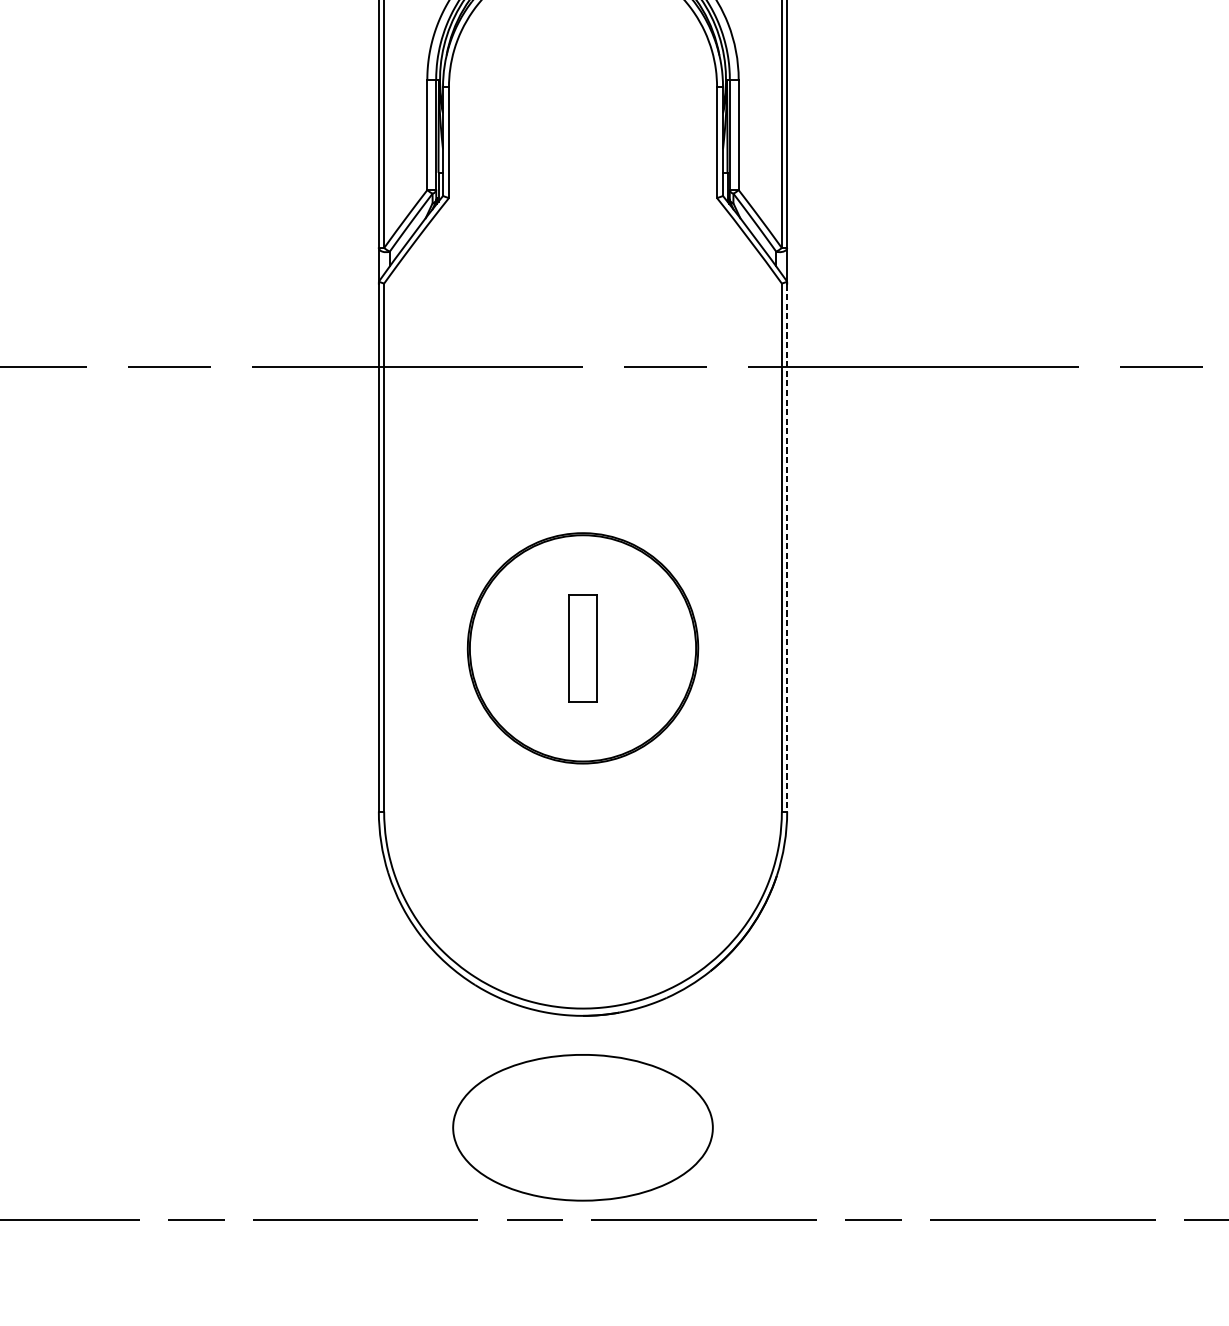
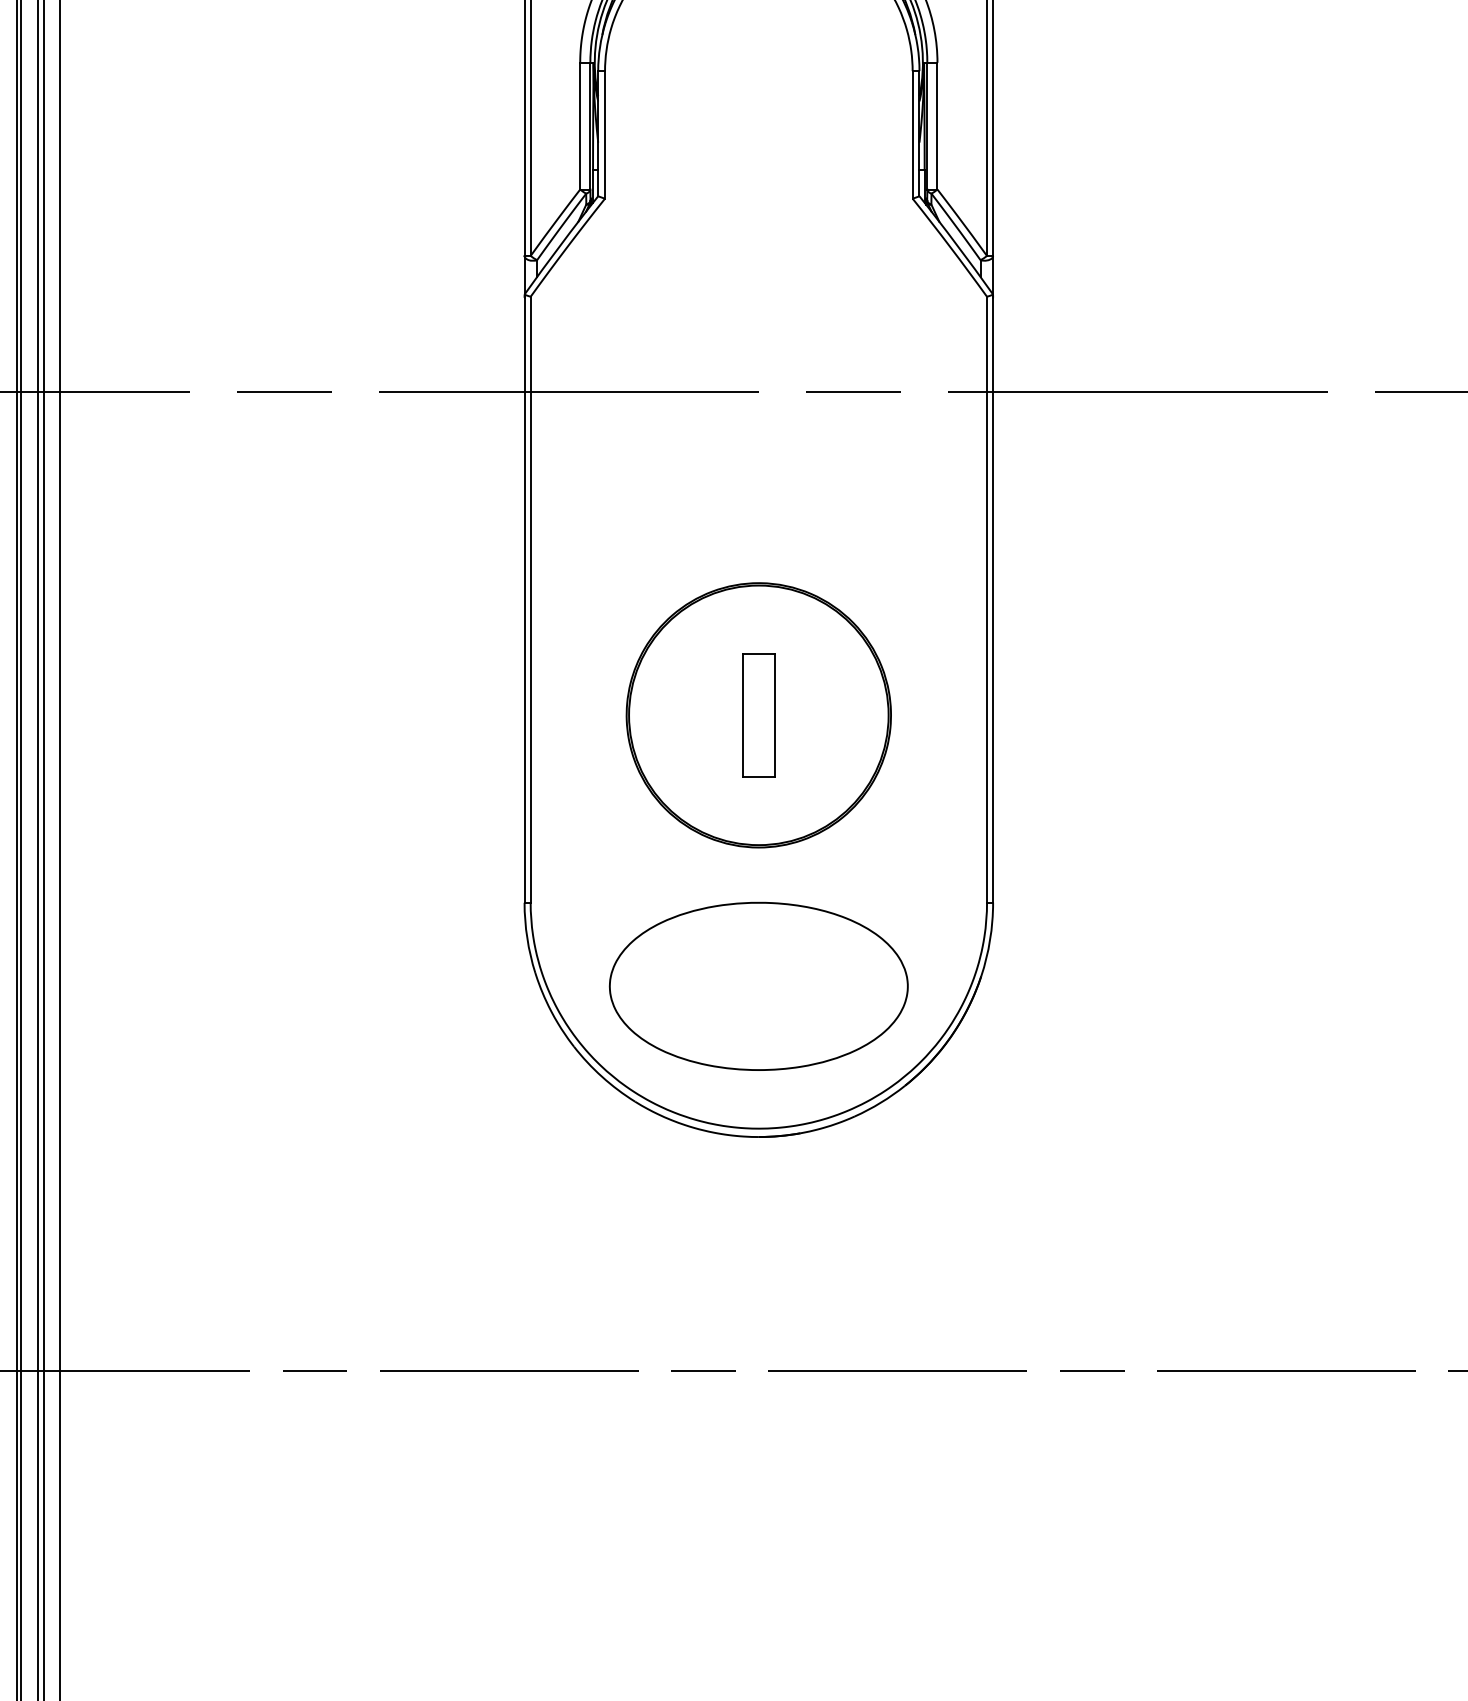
line: (787, 548) -> (993, 600), dashed -> solid
part: (582, 1126) -> (758, 985), moved

